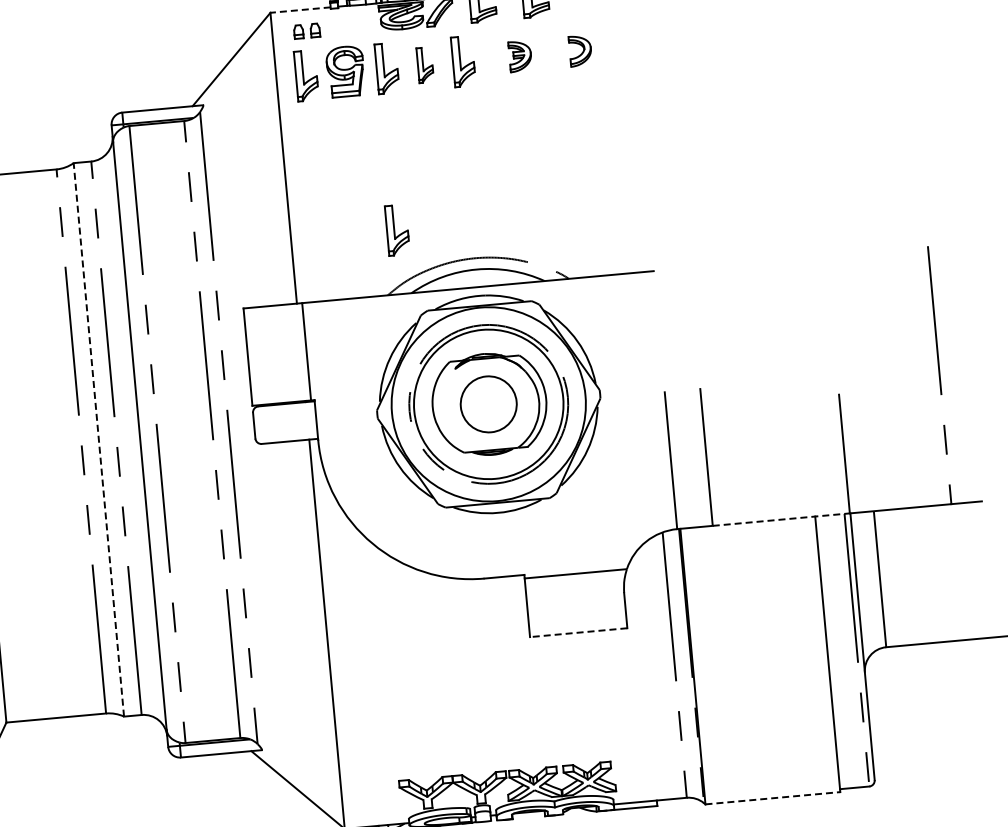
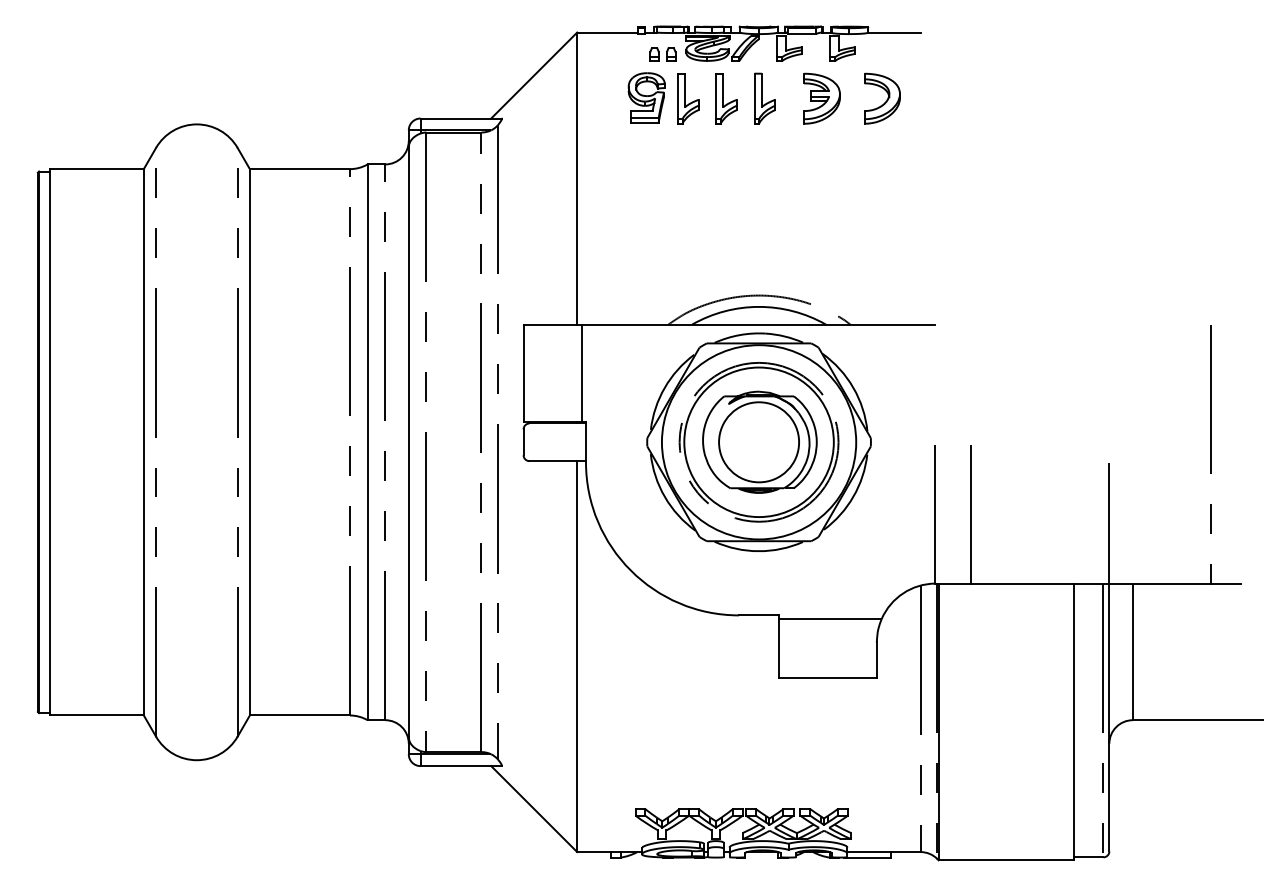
line: (299, 10) -> (606, 32), dashed -> solid
part: (306, 31) -> (662, 54), moved
part: (580, 50) -> (882, 98), size x1.67
part: (519, 56) -> (821, 98), size x1.67
part: (425, 64) -> (726, 98), size x1.43
part: (306, 75) -> (607, 98), removed
part: (397, 230) -> (683, 260), removed
circle: (489, 404) -> (759, 442), size x1.43
line: (98, 440) -> (367, 442), dashed -> solid
line: (780, 519) -> (1039, 583), dashed -> solid
line: (578, 632) -> (827, 677), dashed -> solid
line: (773, 798) -> (1006, 860), dashed -> solid

